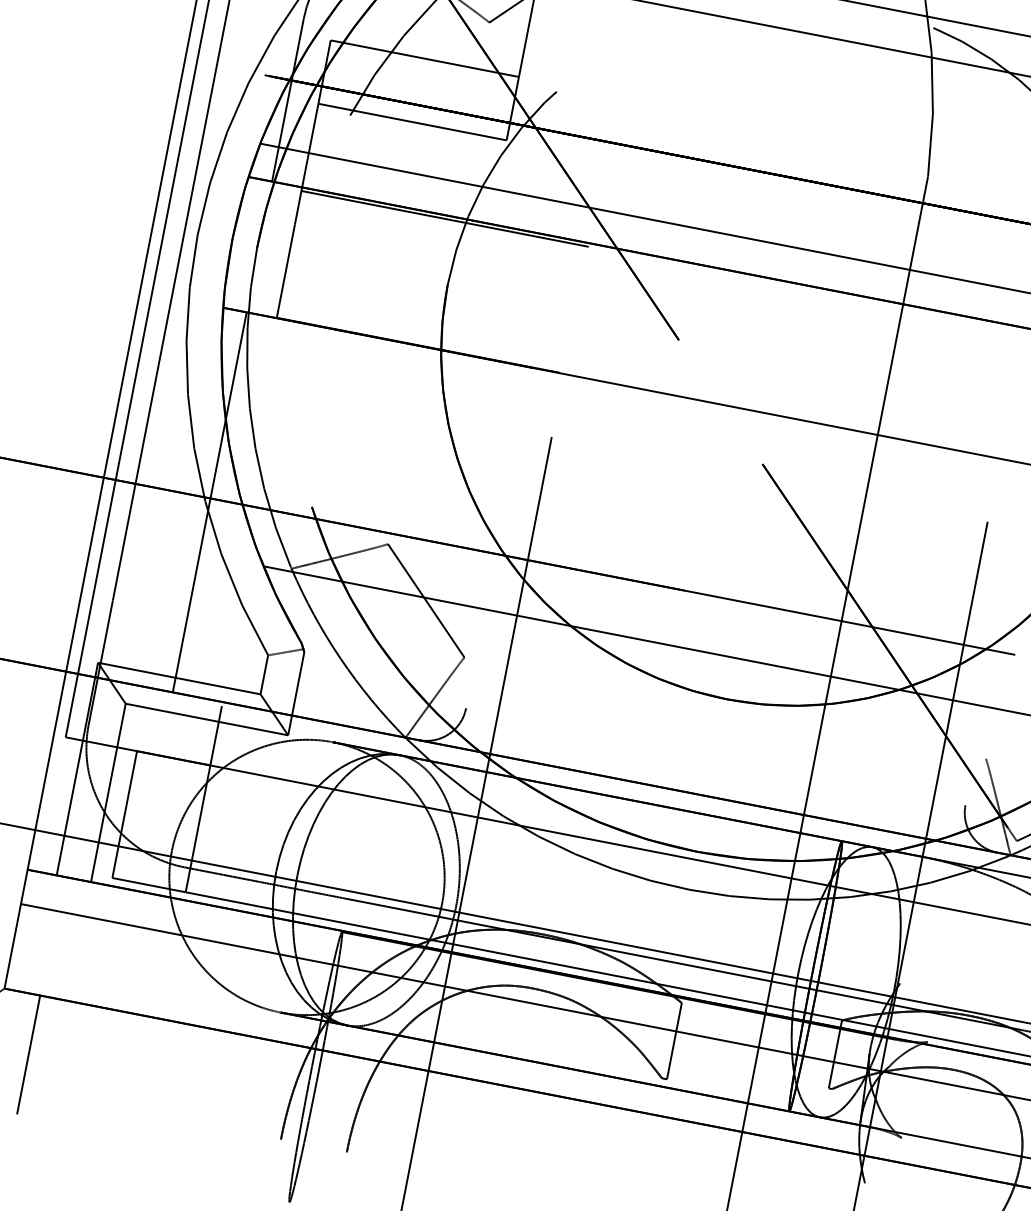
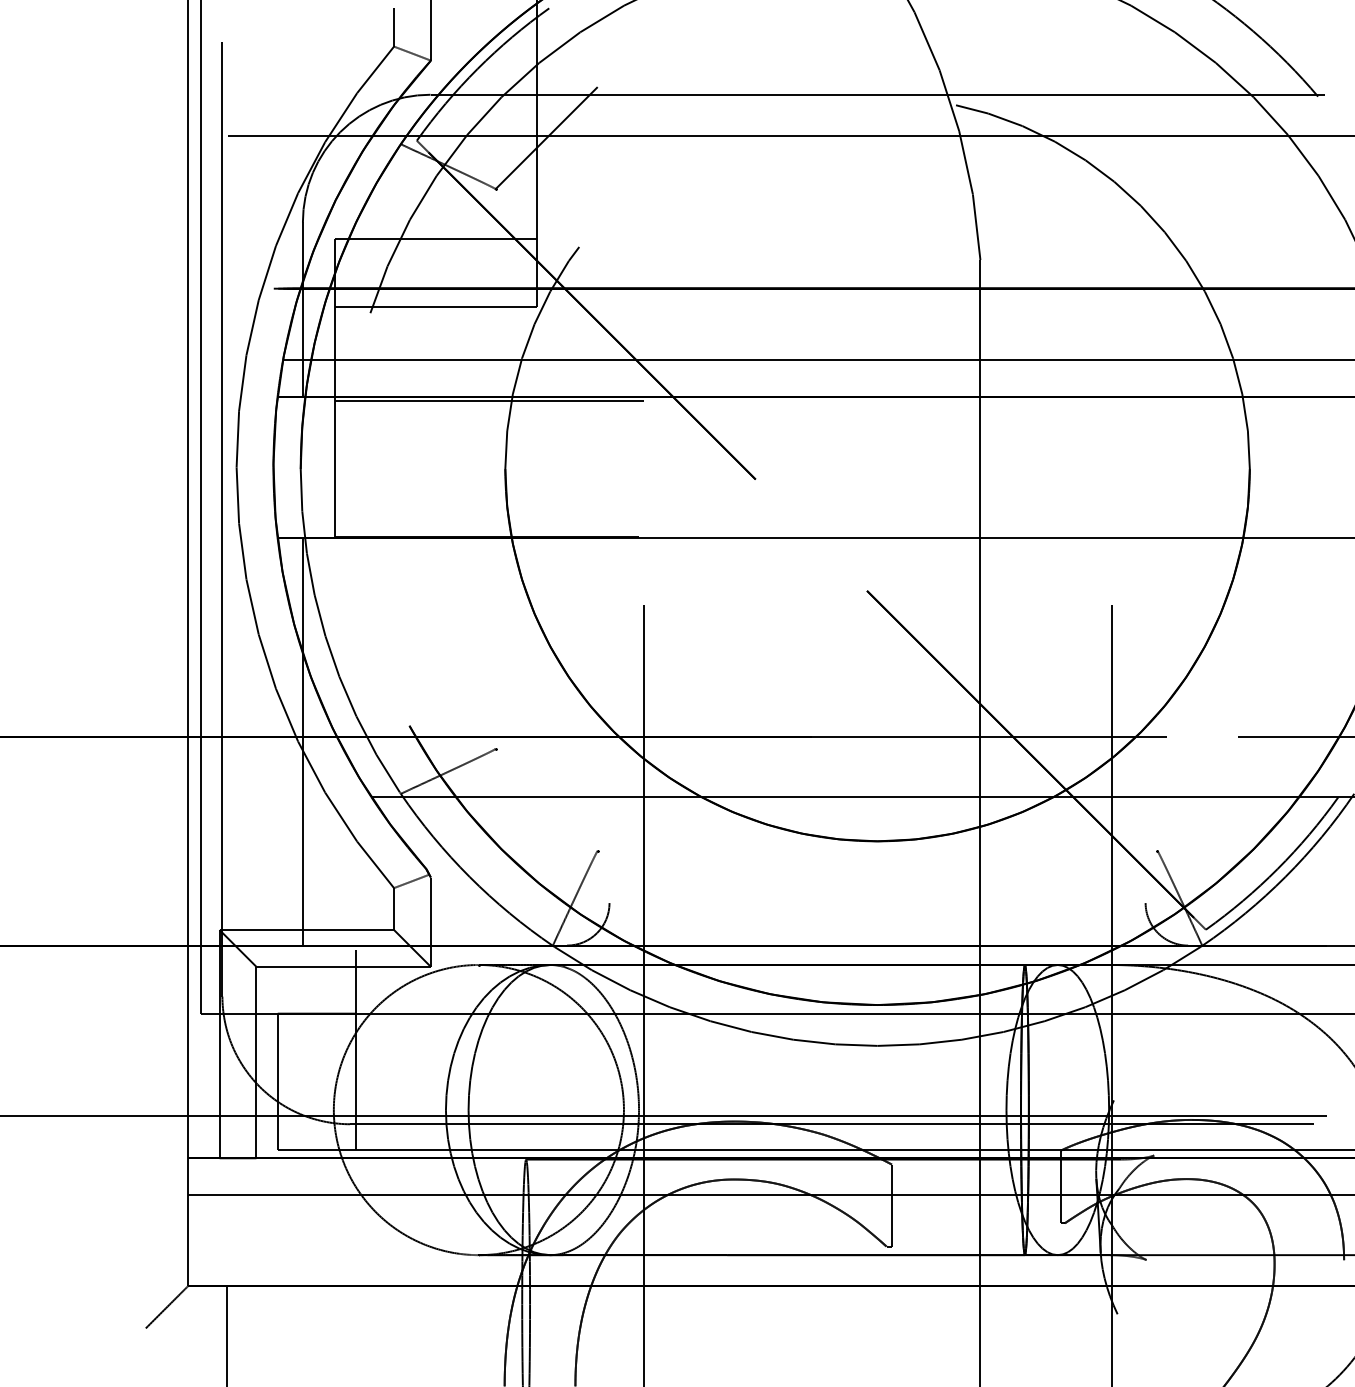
line: (426, 600) -> (546, 799), removed

